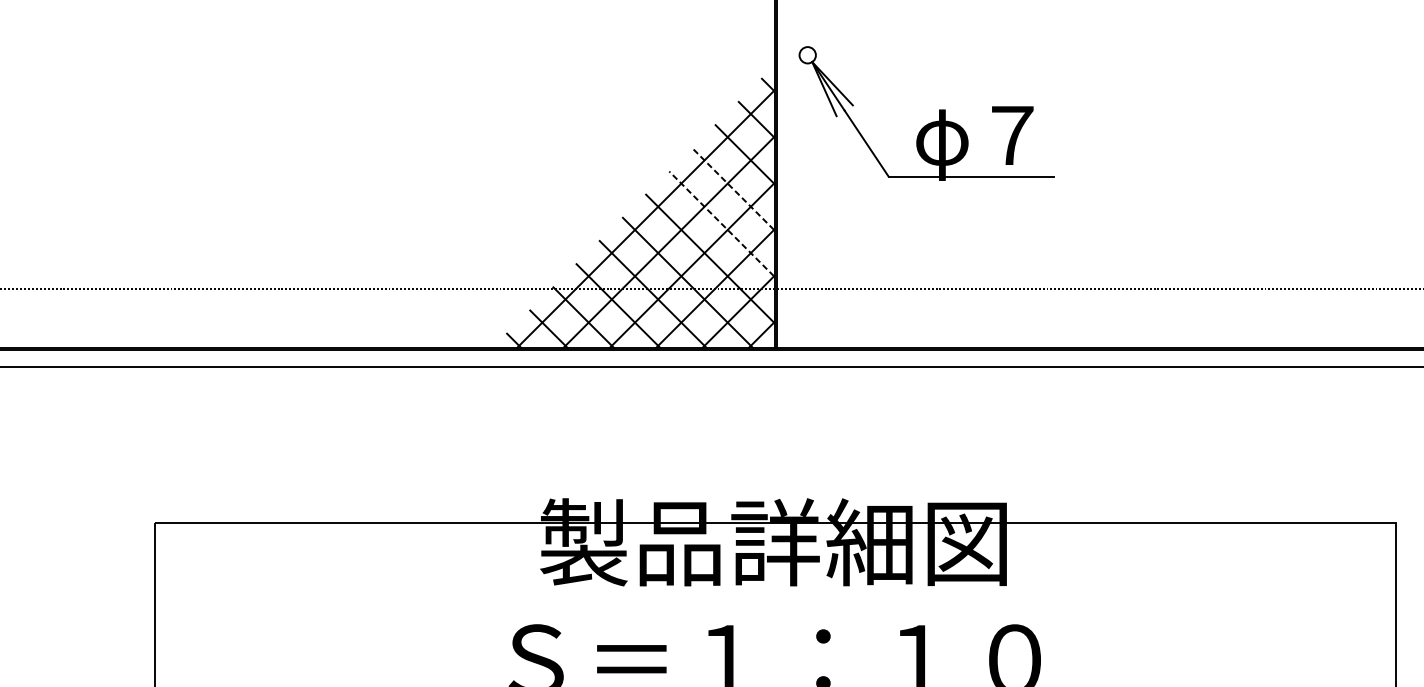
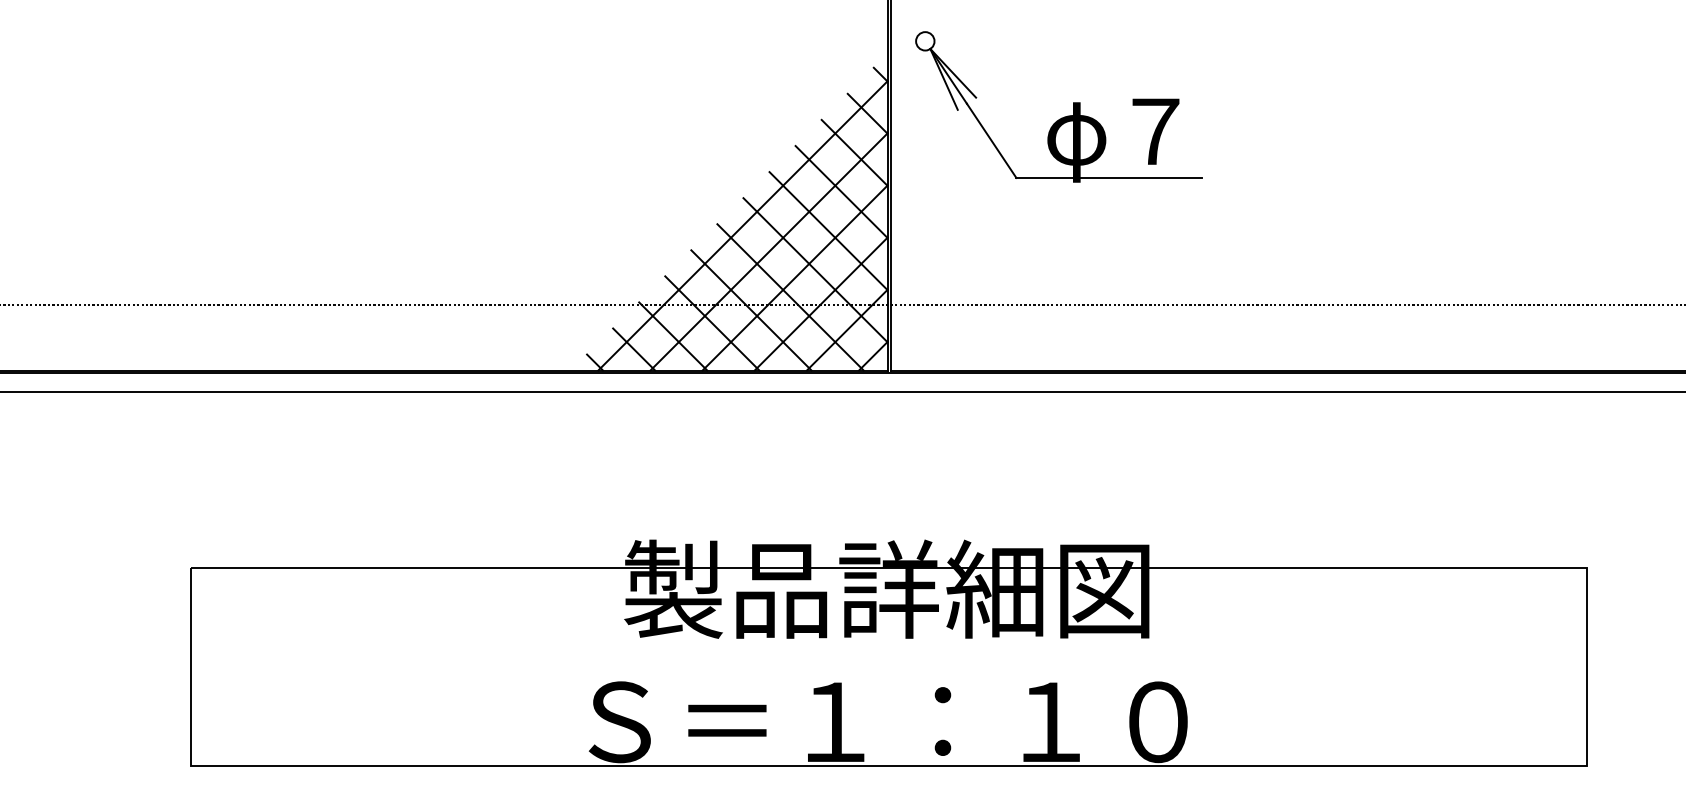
line: (733, 188) -> (841, 191), dashed -> solid
line: (721, 223) -> (828, 230), dashed -> solid

